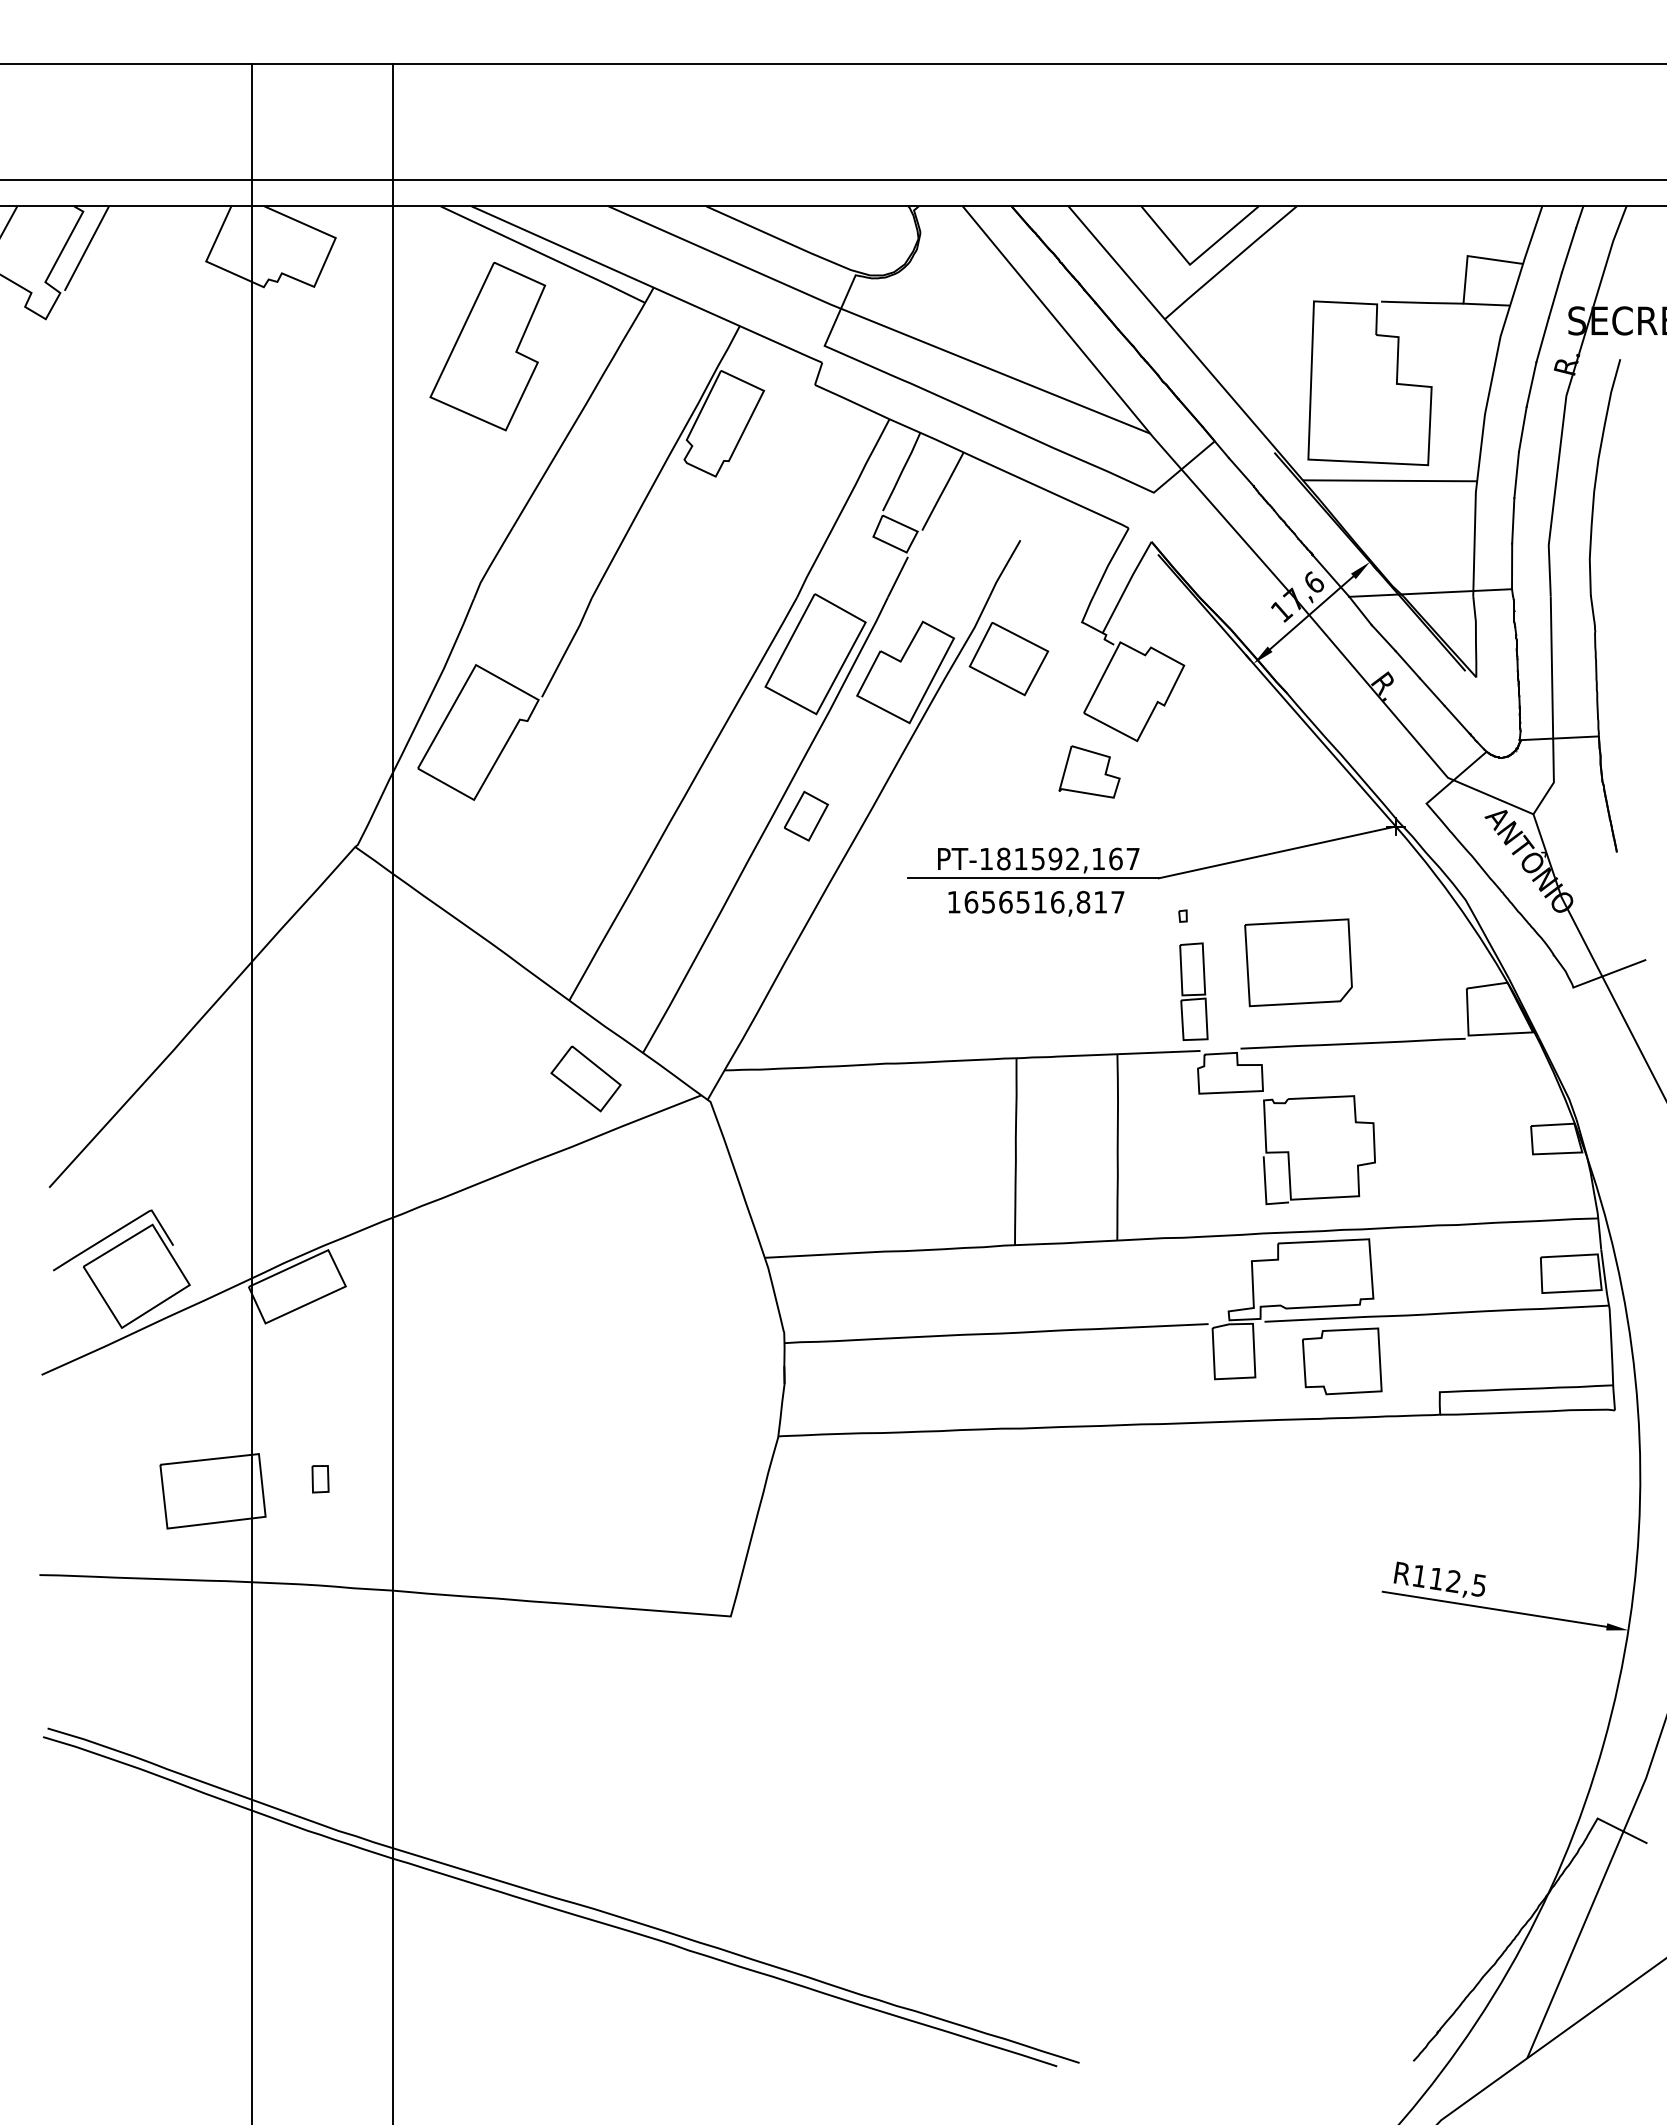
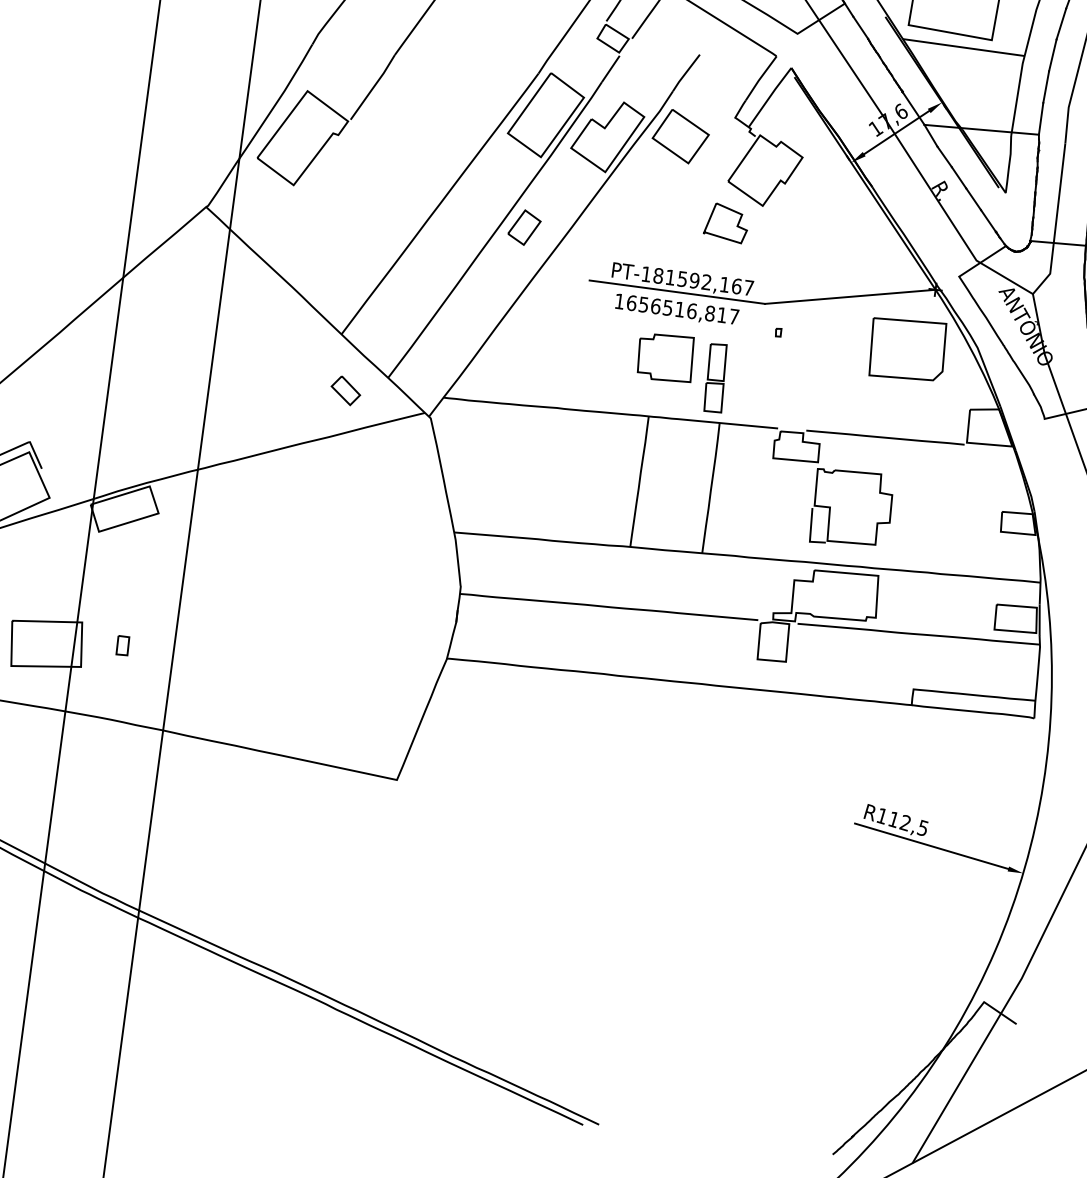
part: (1298, 962) -> (907, 349), moved
part: (1193, 991) -> (715, 377), moved
part: (585, 1078) -> (345, 390), size x0.6
part: (1342, 1361) -> (665, 357), moved

